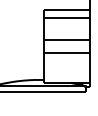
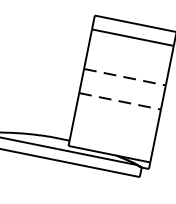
line: (67, 39) -> (125, 76), solid -> dashed
line: (67, 53) -> (120, 101), solid -> dashed

